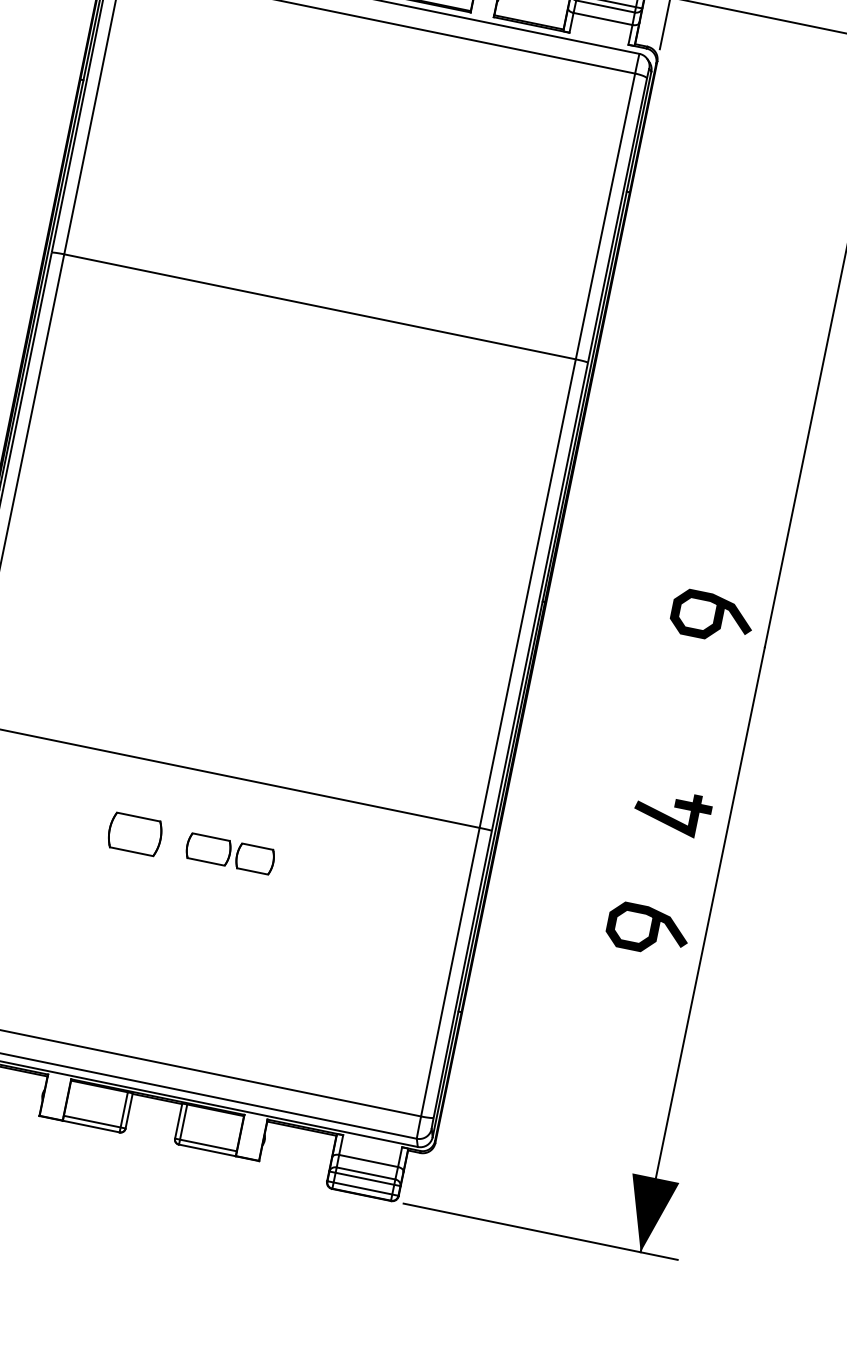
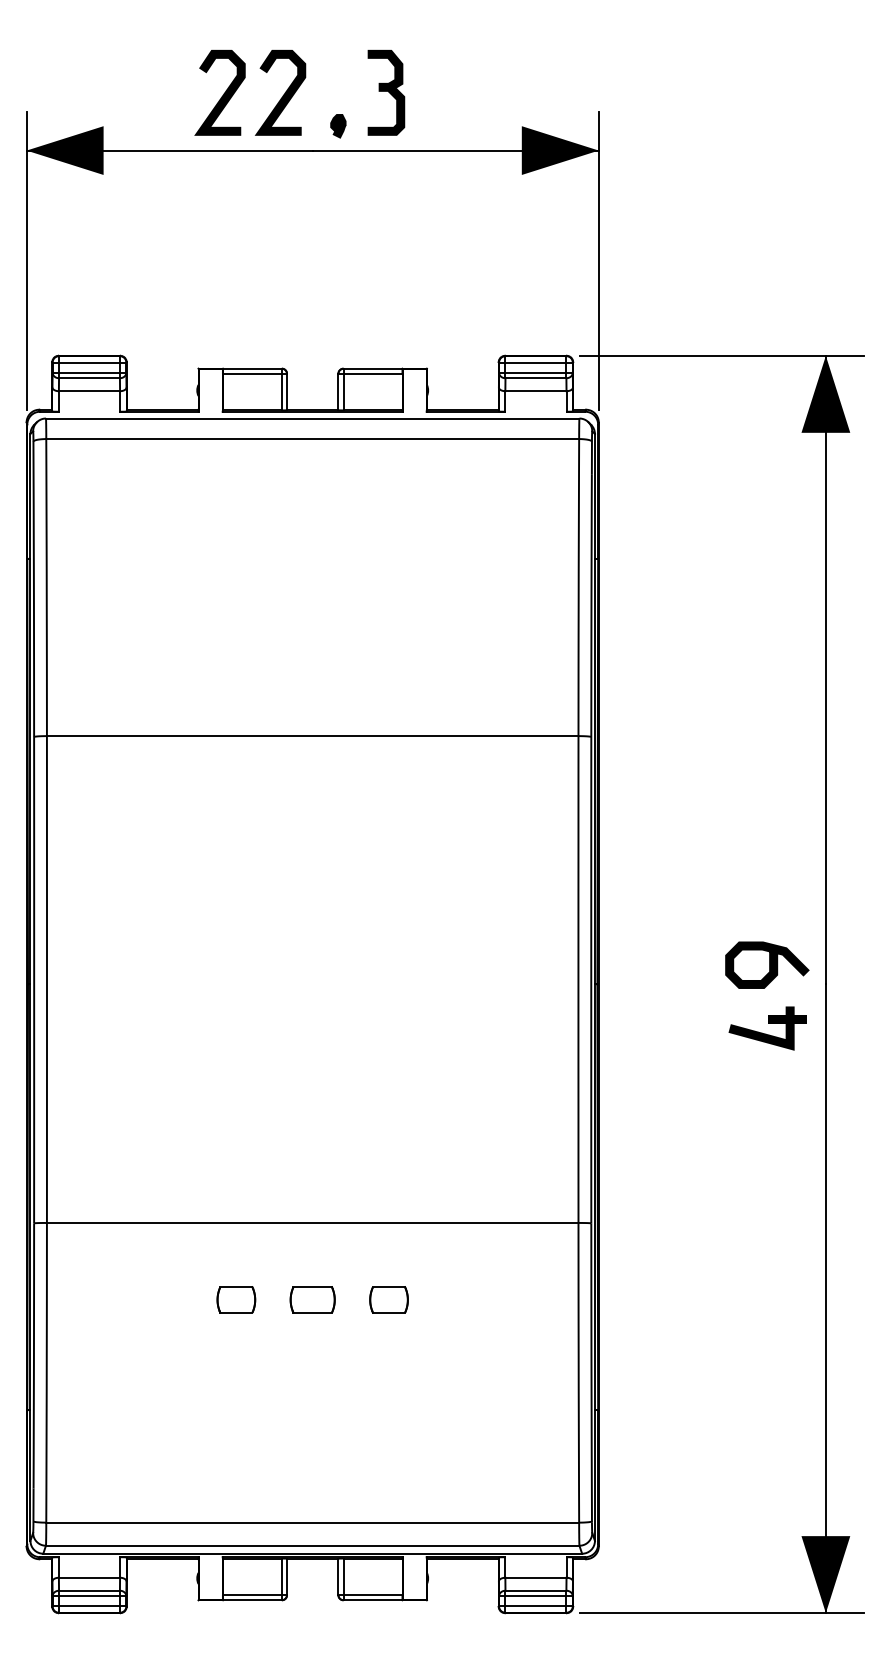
part: (672, 811) -> (767, 1028), moved
part: (135, 834) -> (236, 1299), size x0.71
part: (254, 858) -> (388, 1299), moved
curve: (650, 929) -> (769, 1289), removed

